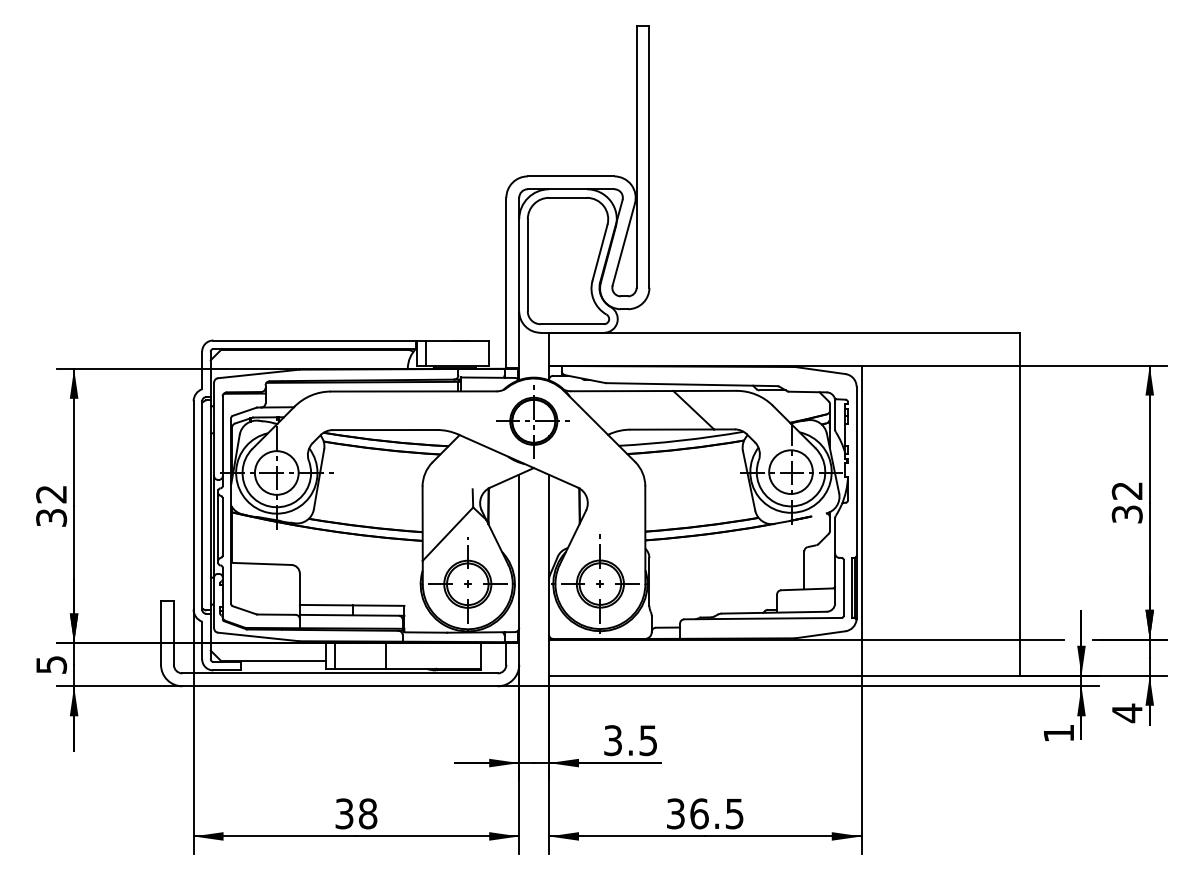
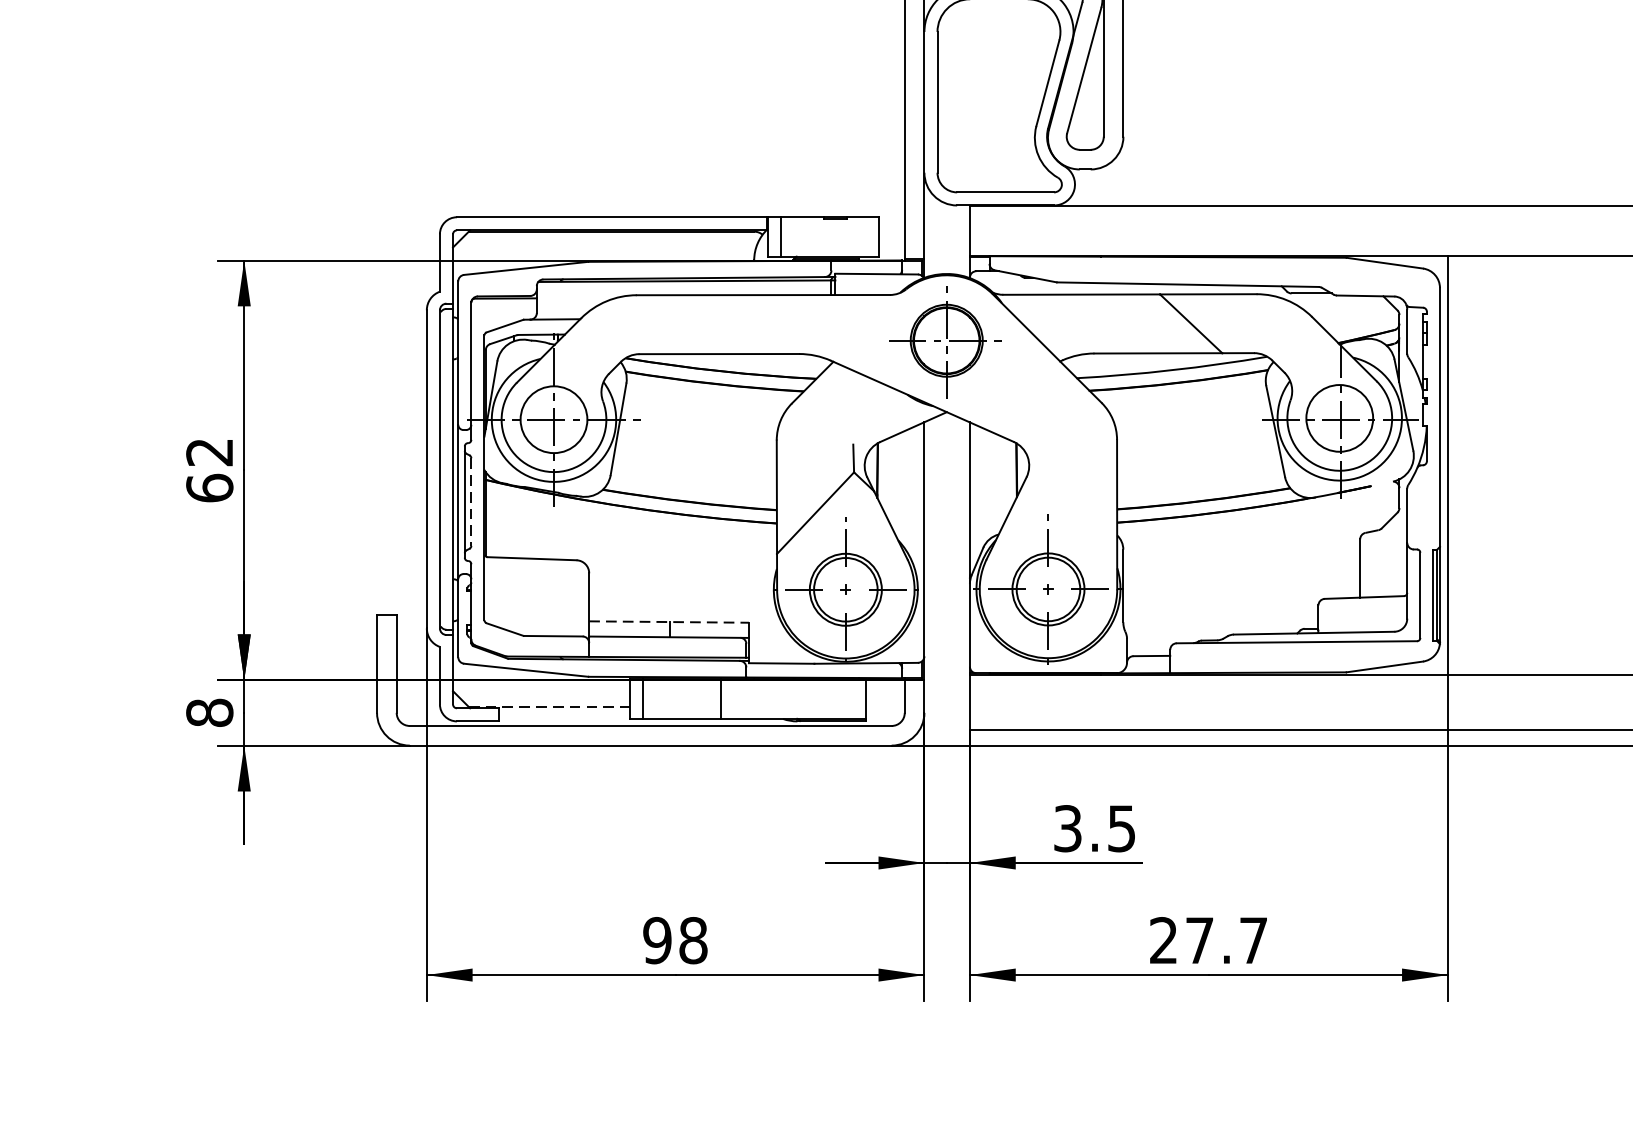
text: (51, 517) -> (209, 487), 32 -> 62
line: (222, 526) -> (470, 501), solid -> dashed
line: (352, 605) -> (669, 622), solid -> dashed
line: (273, 660) -> (548, 706), solid -> dashed
text: (51, 664) -> (209, 712), 5 -> 8
text: (344, 813) -> (657, 940), 38 -> 98
text: (705, 813) -> (1209, 940), 36.5 -> 27.7

